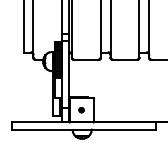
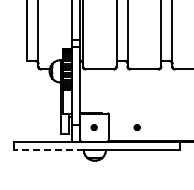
part: (118, 110) -> (136, 127), added
line: (42, 129) -> (48, 150), solid -> dashed

